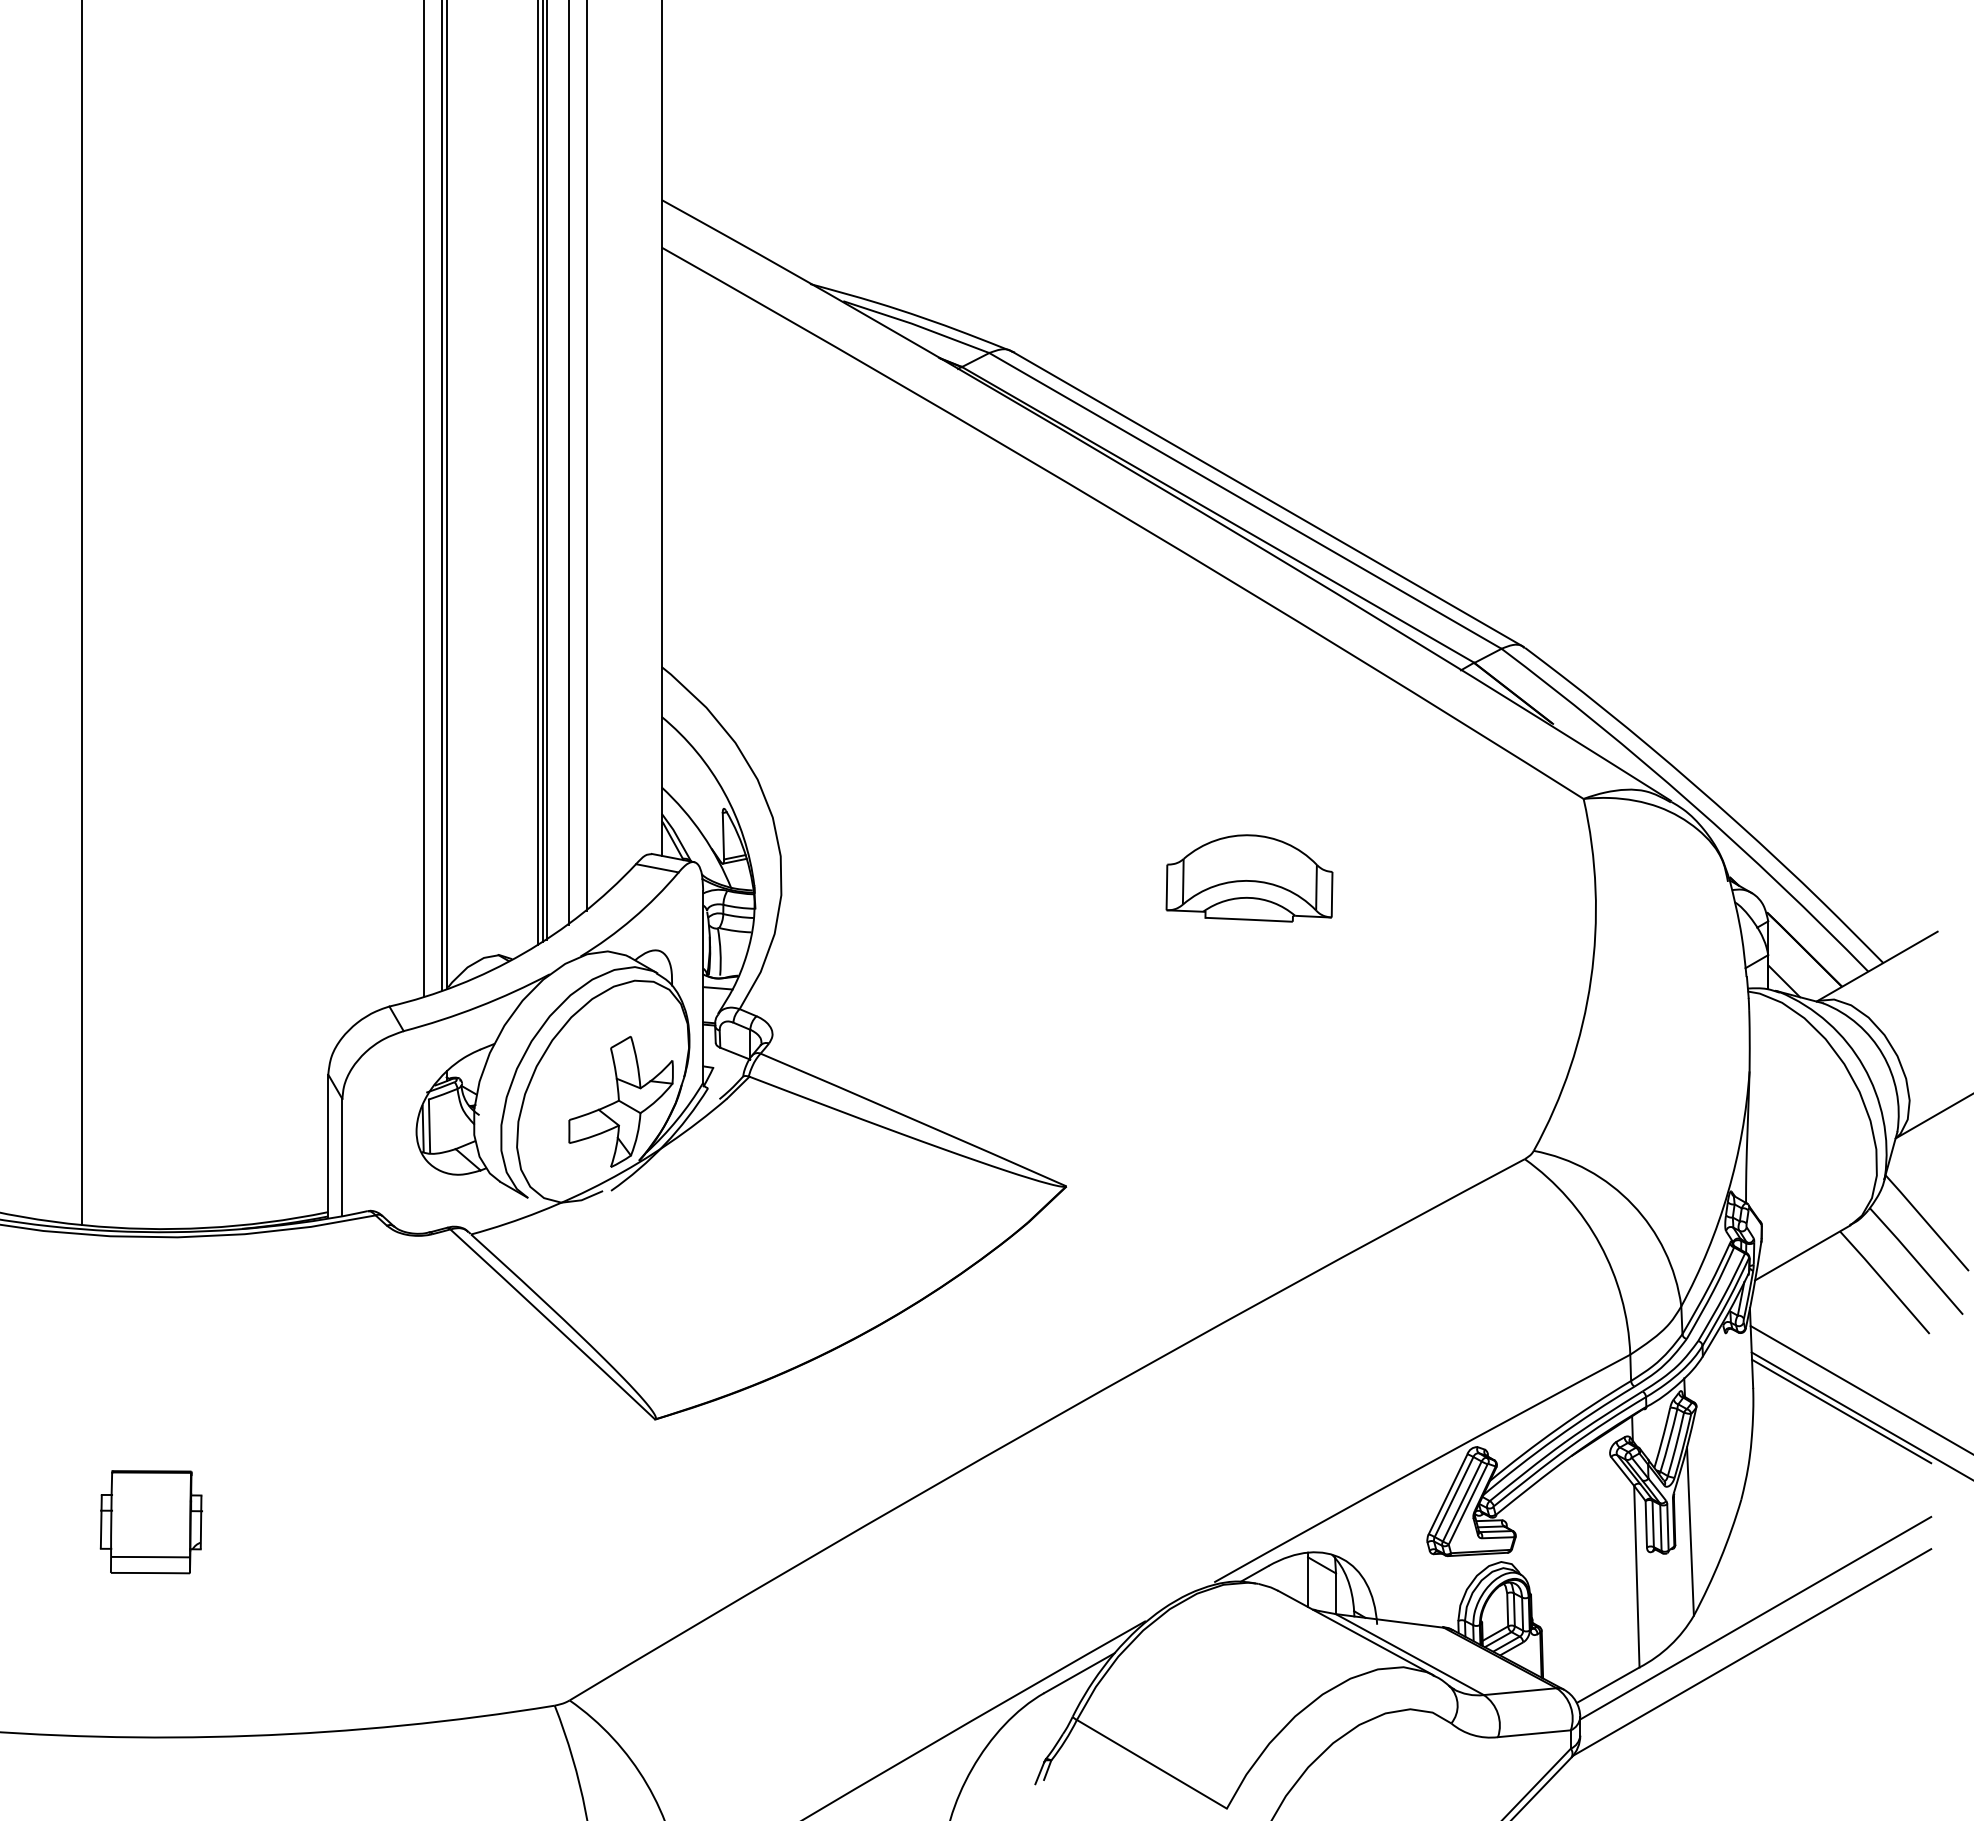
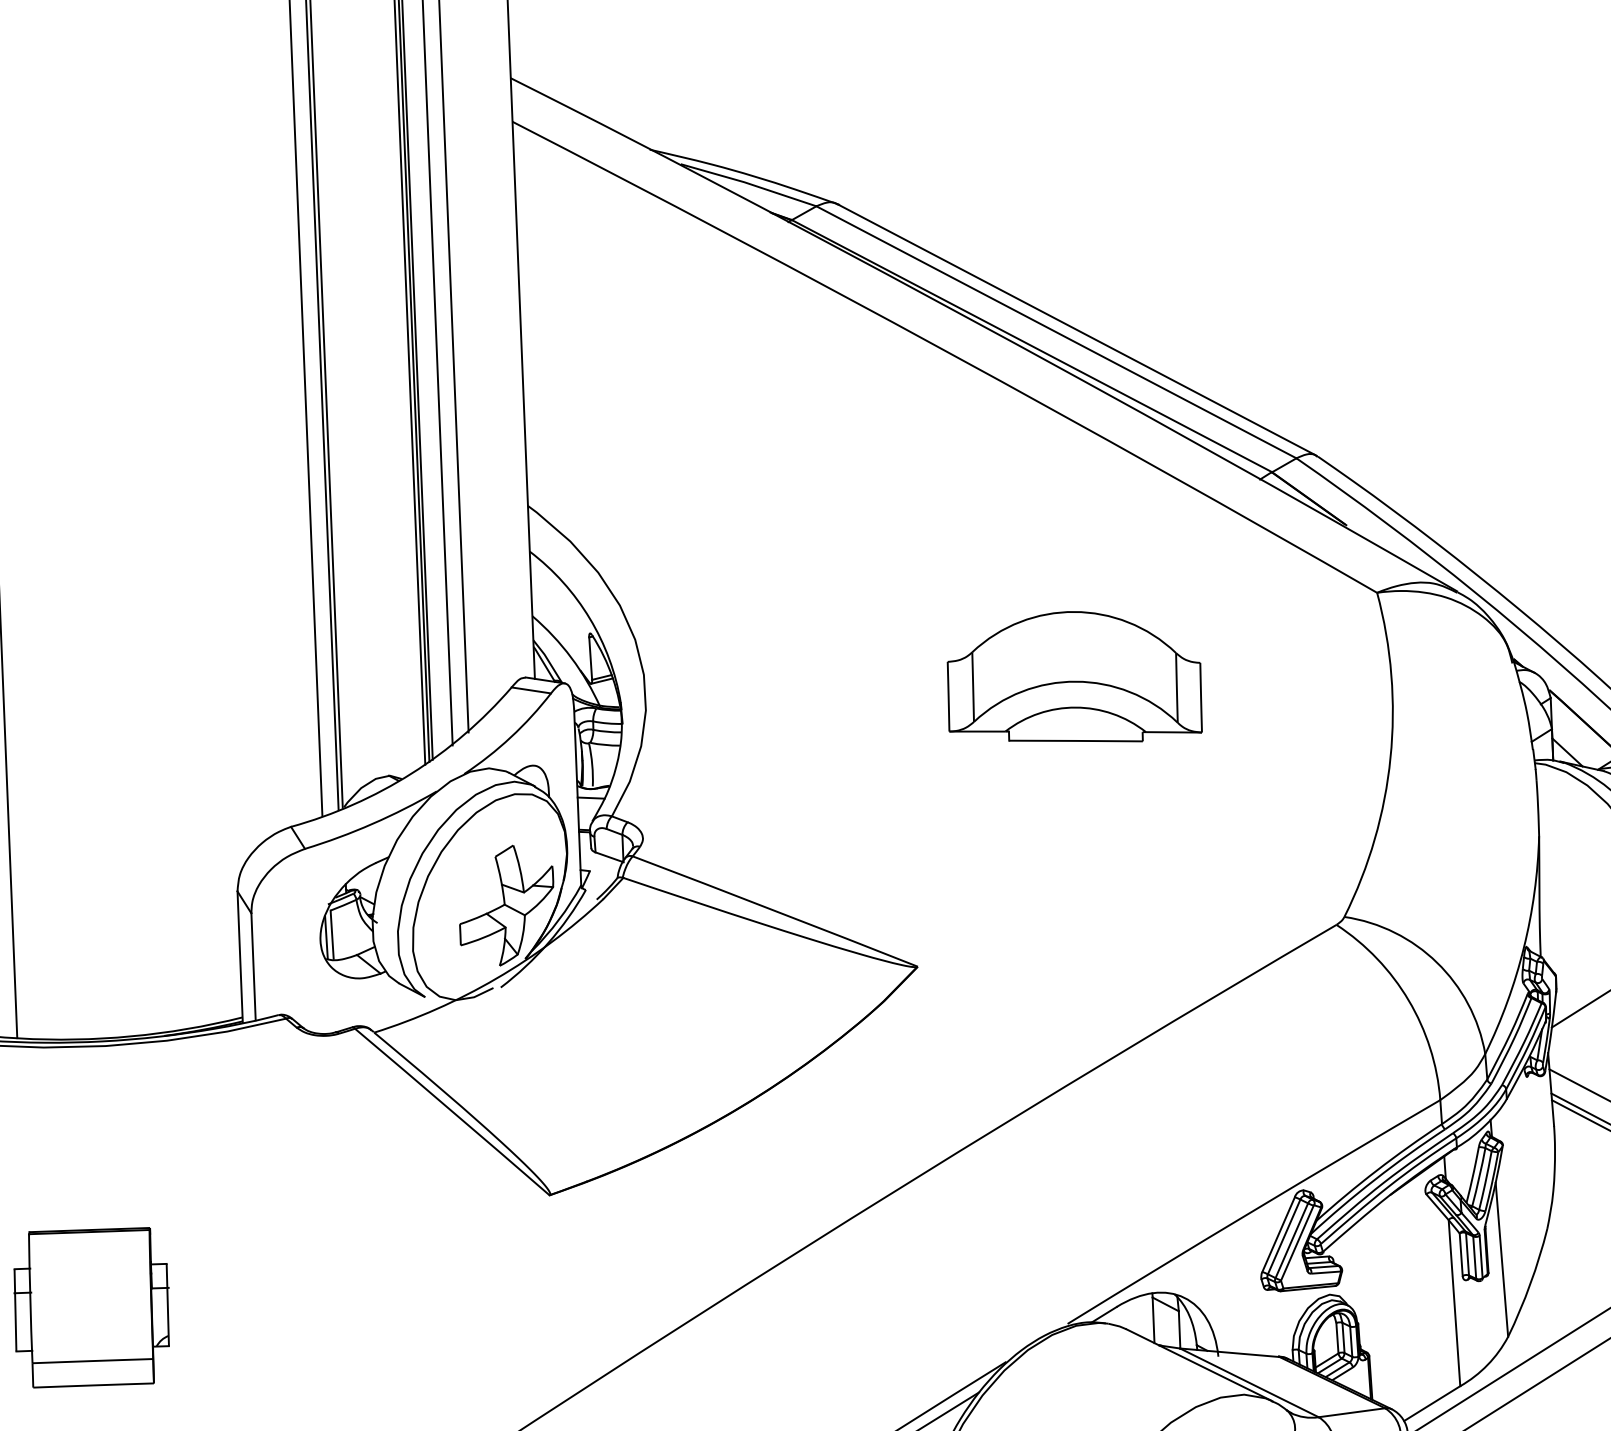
part: (1249, 878) -> (1074, 677), size x1.67
part: (151, 1522) -> (92, 1308), size x1.67

